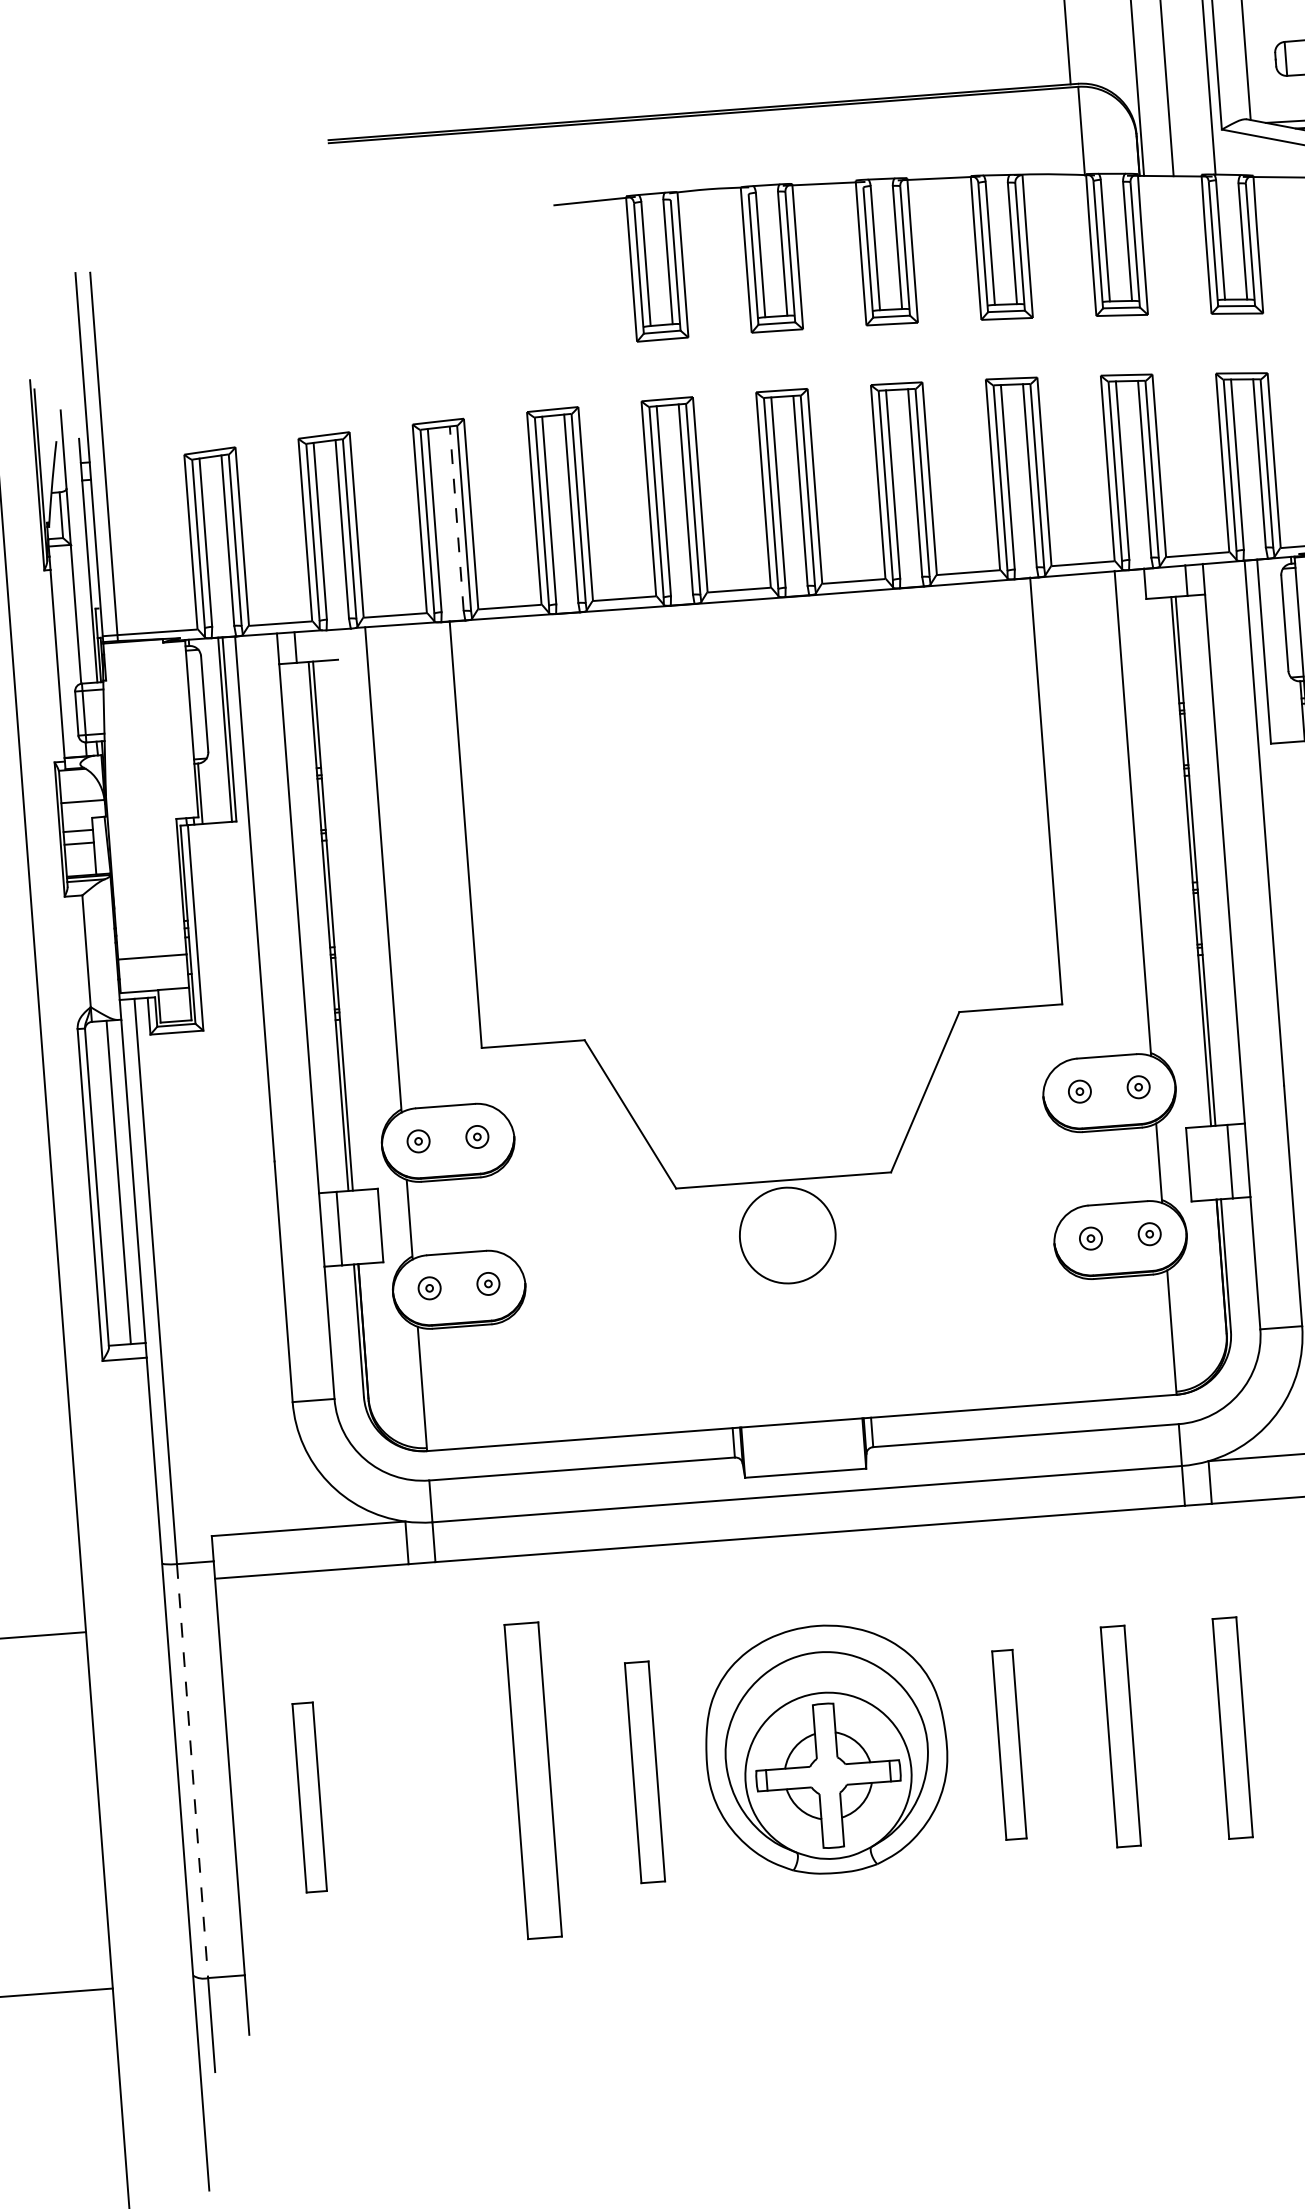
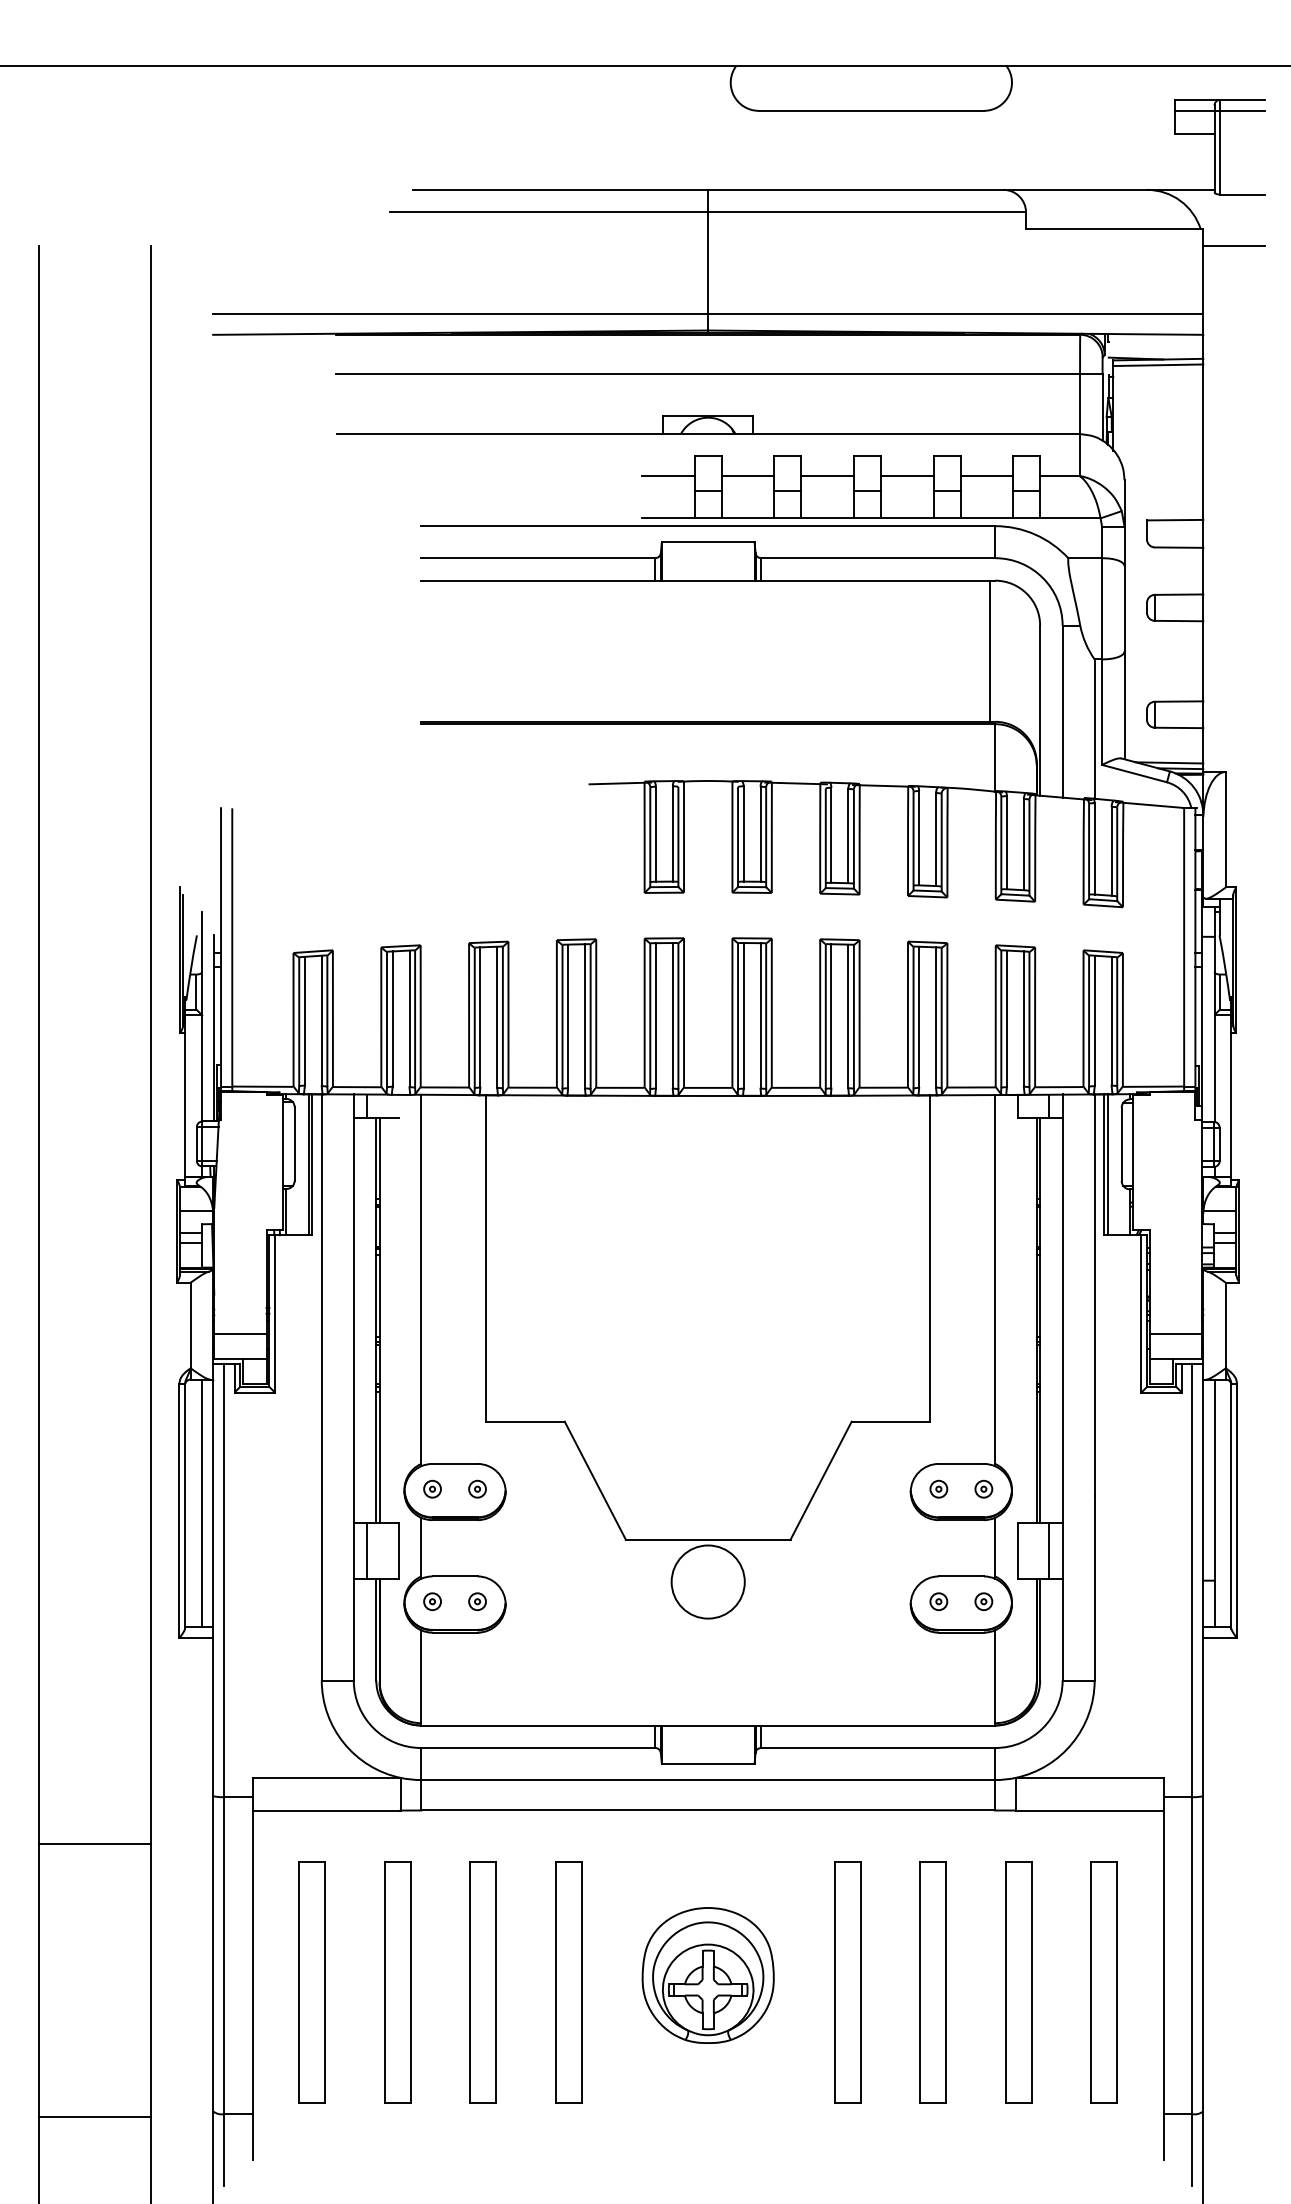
line: (457, 518) -> (497, 1017), dashed -> solid
line: (1268, 650) -> (1107, 1164), added
part: (1232, 1728) -> (1018, 1982), size x1.43
part: (1120, 1736) -> (932, 1982), size x1.43
part: (1009, 1744) -> (847, 1982), size x1.67
part: (825, 1749) -> (707, 1975), size x0.71
line: (192, 1772) -> (224, 1956), dashed -> solid
part: (644, 1772) -> (568, 1982), size x1.43
part: (421, 1789) -> (397, 1982), added
part: (308, 1797) -> (311, 1982), size x1.67

